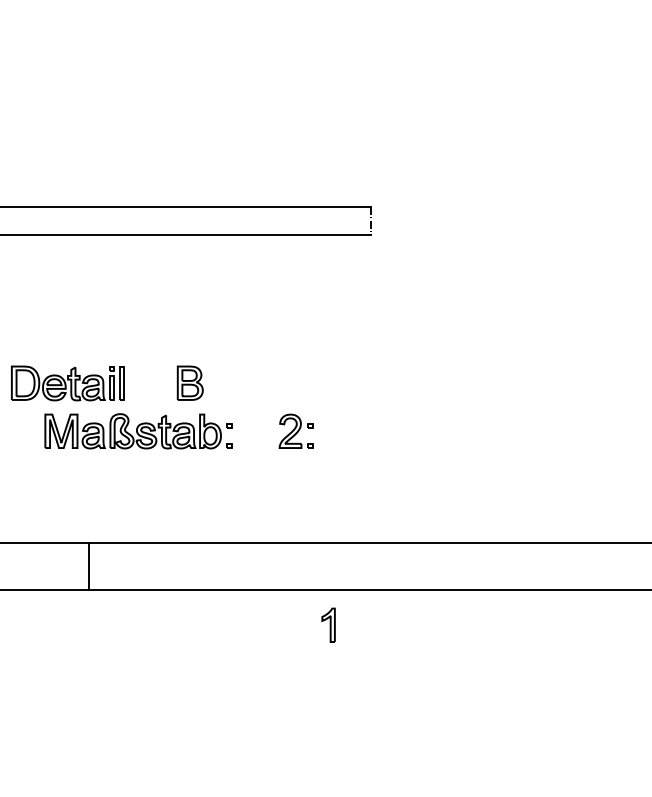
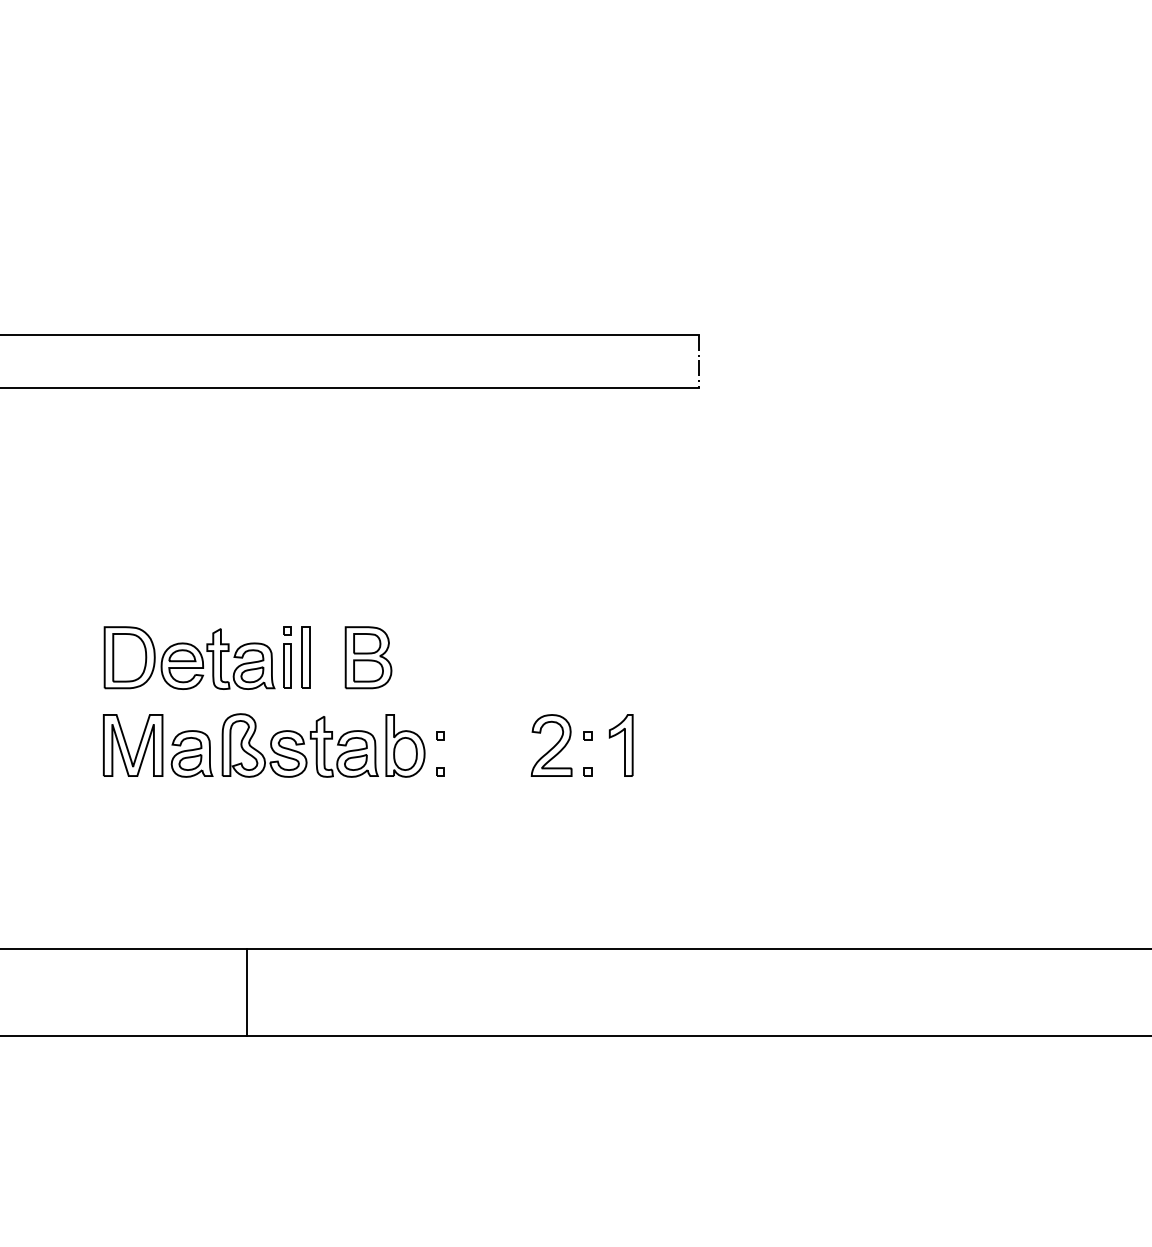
part: (67, 383) -> (206, 658), moved
line: (88, 566) -> (246, 992), moved
part: (328, 624) -> (621, 744), moved

